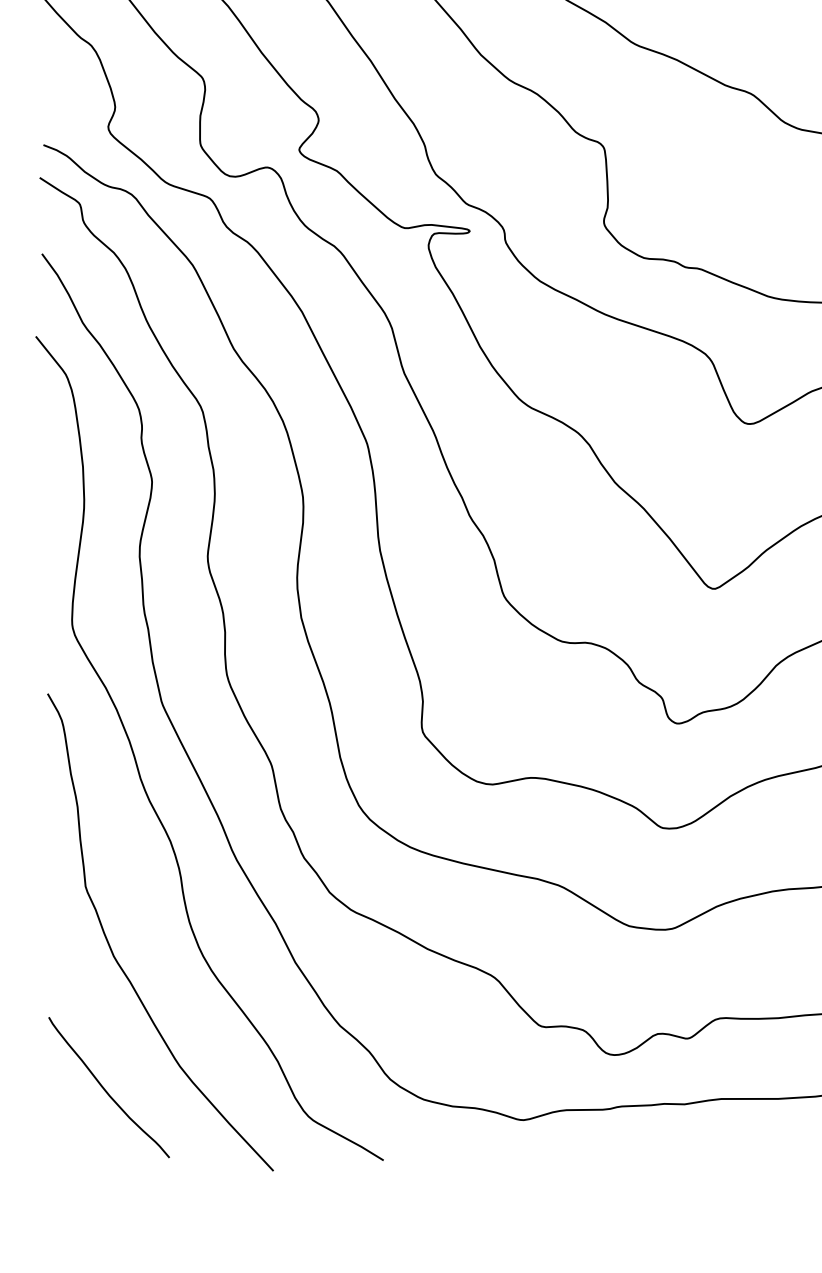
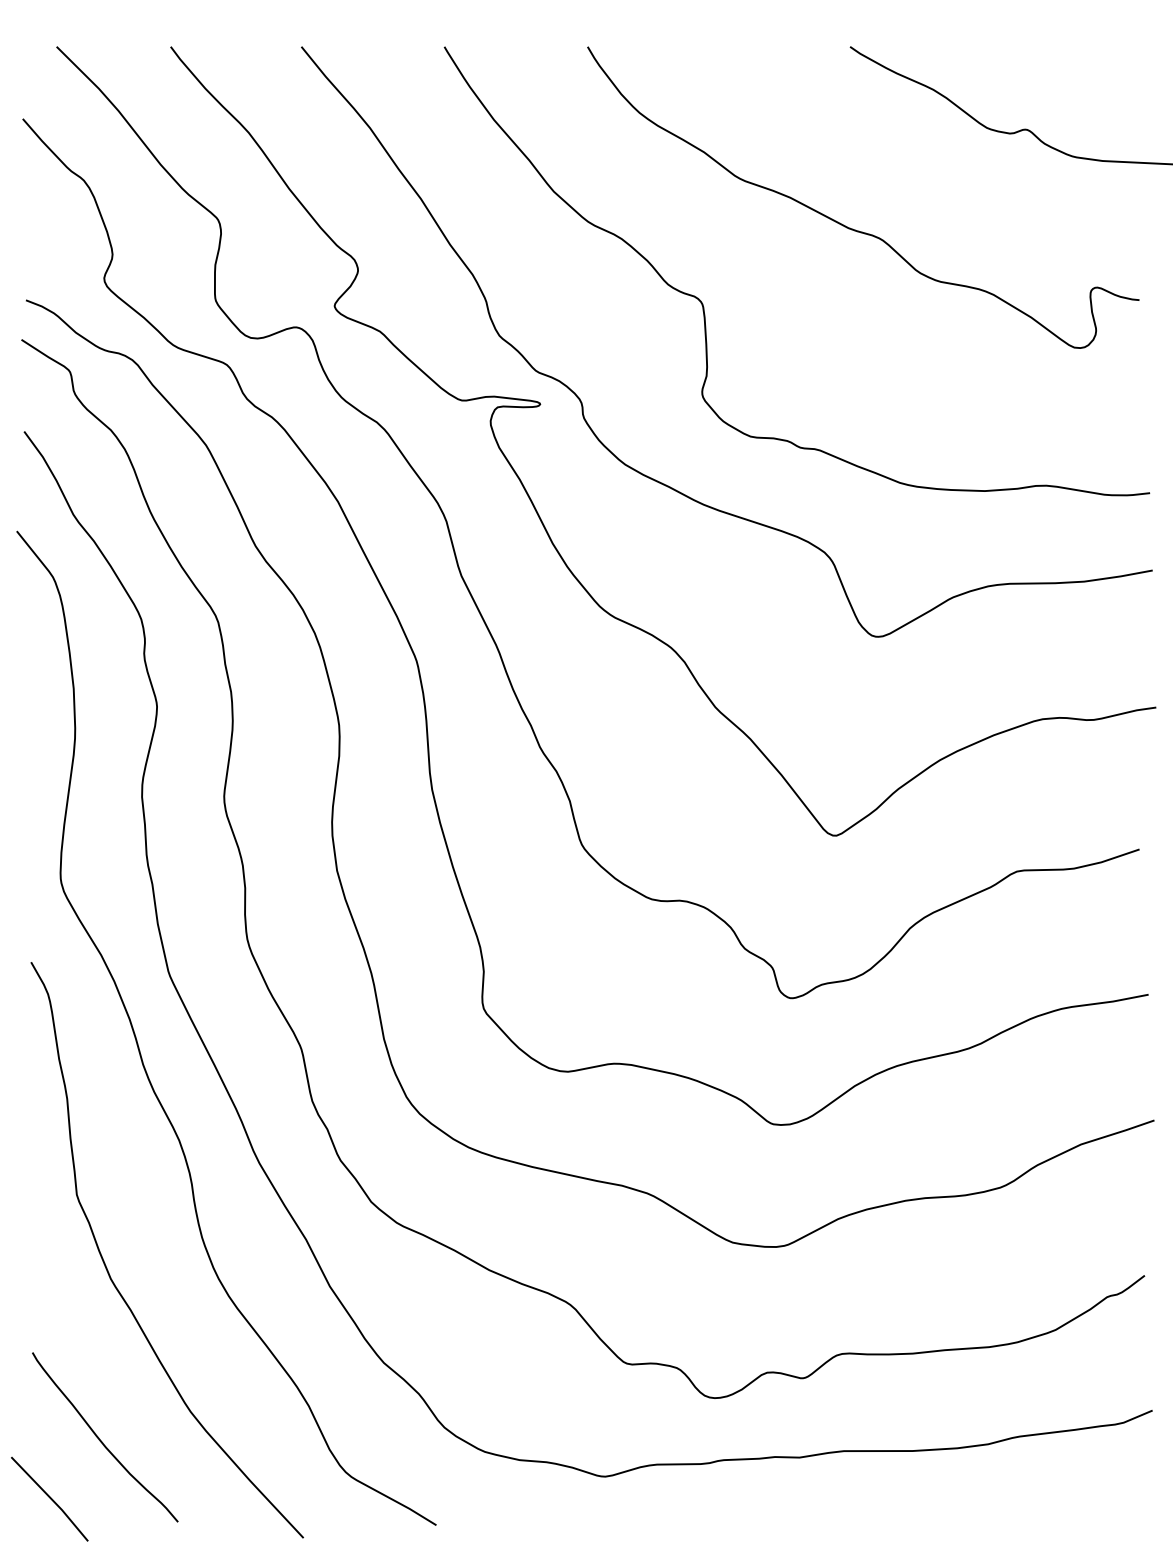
line: (62, 1138) -> (49, 1498), added

